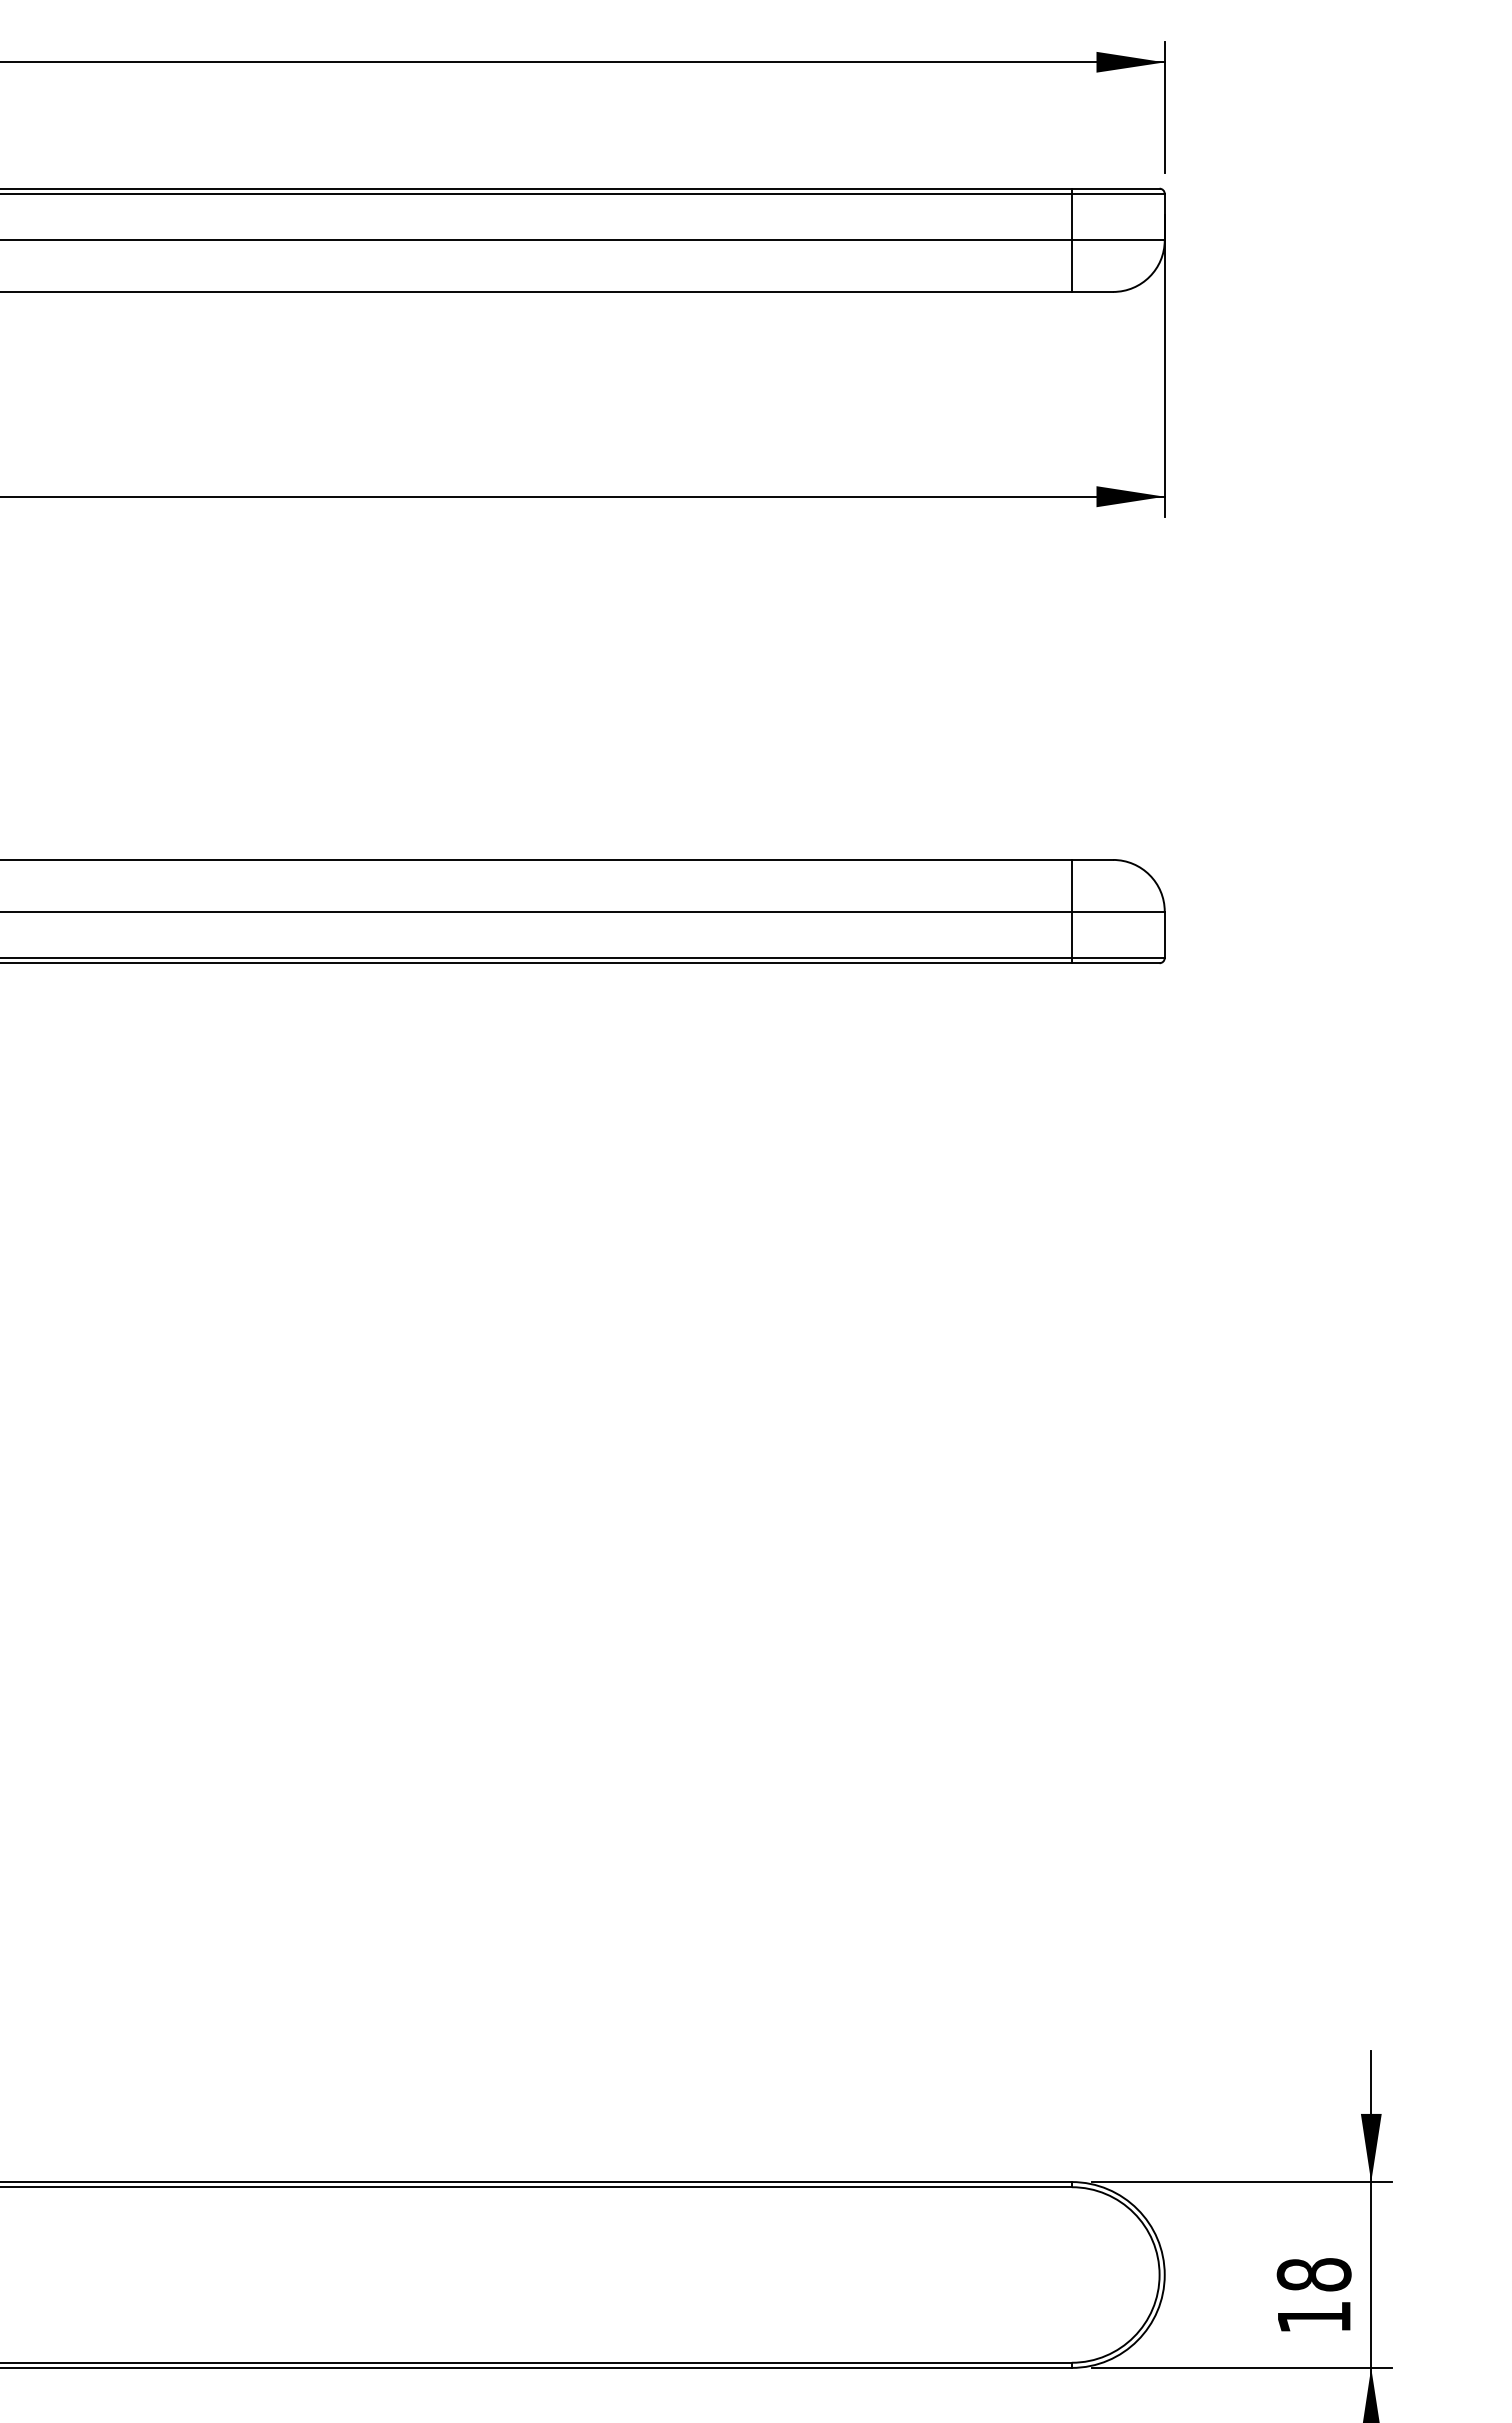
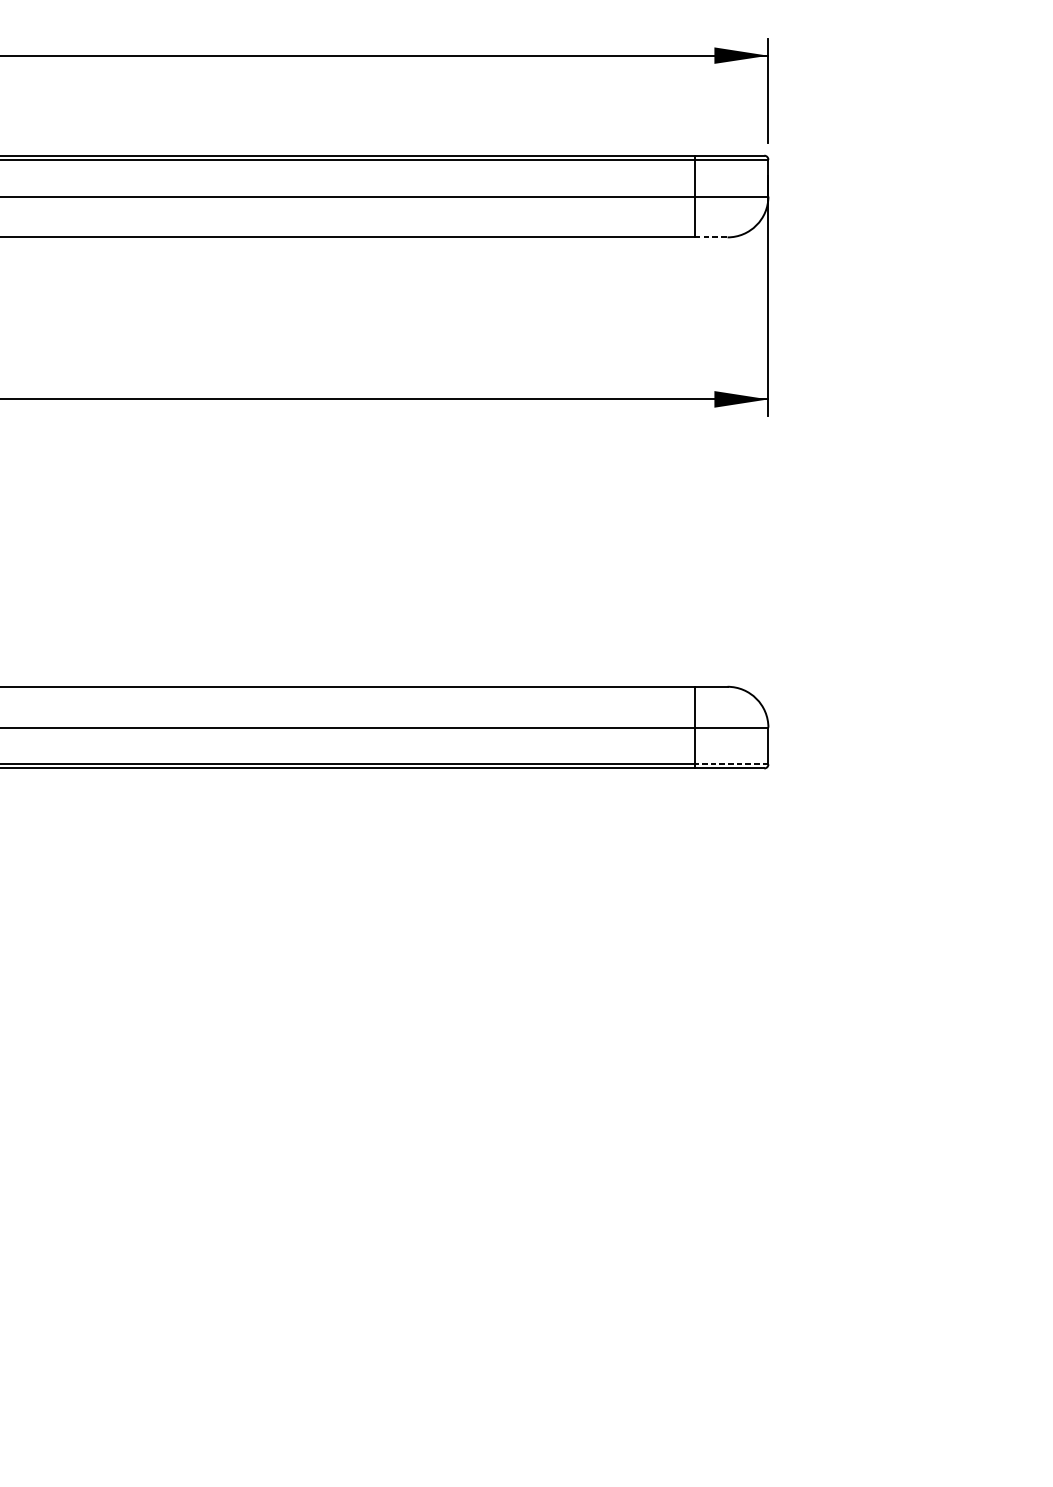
line: (1092, 291) -> (711, 237), solid -> dashed
line: (1117, 958) -> (731, 764), solid -> dashed

